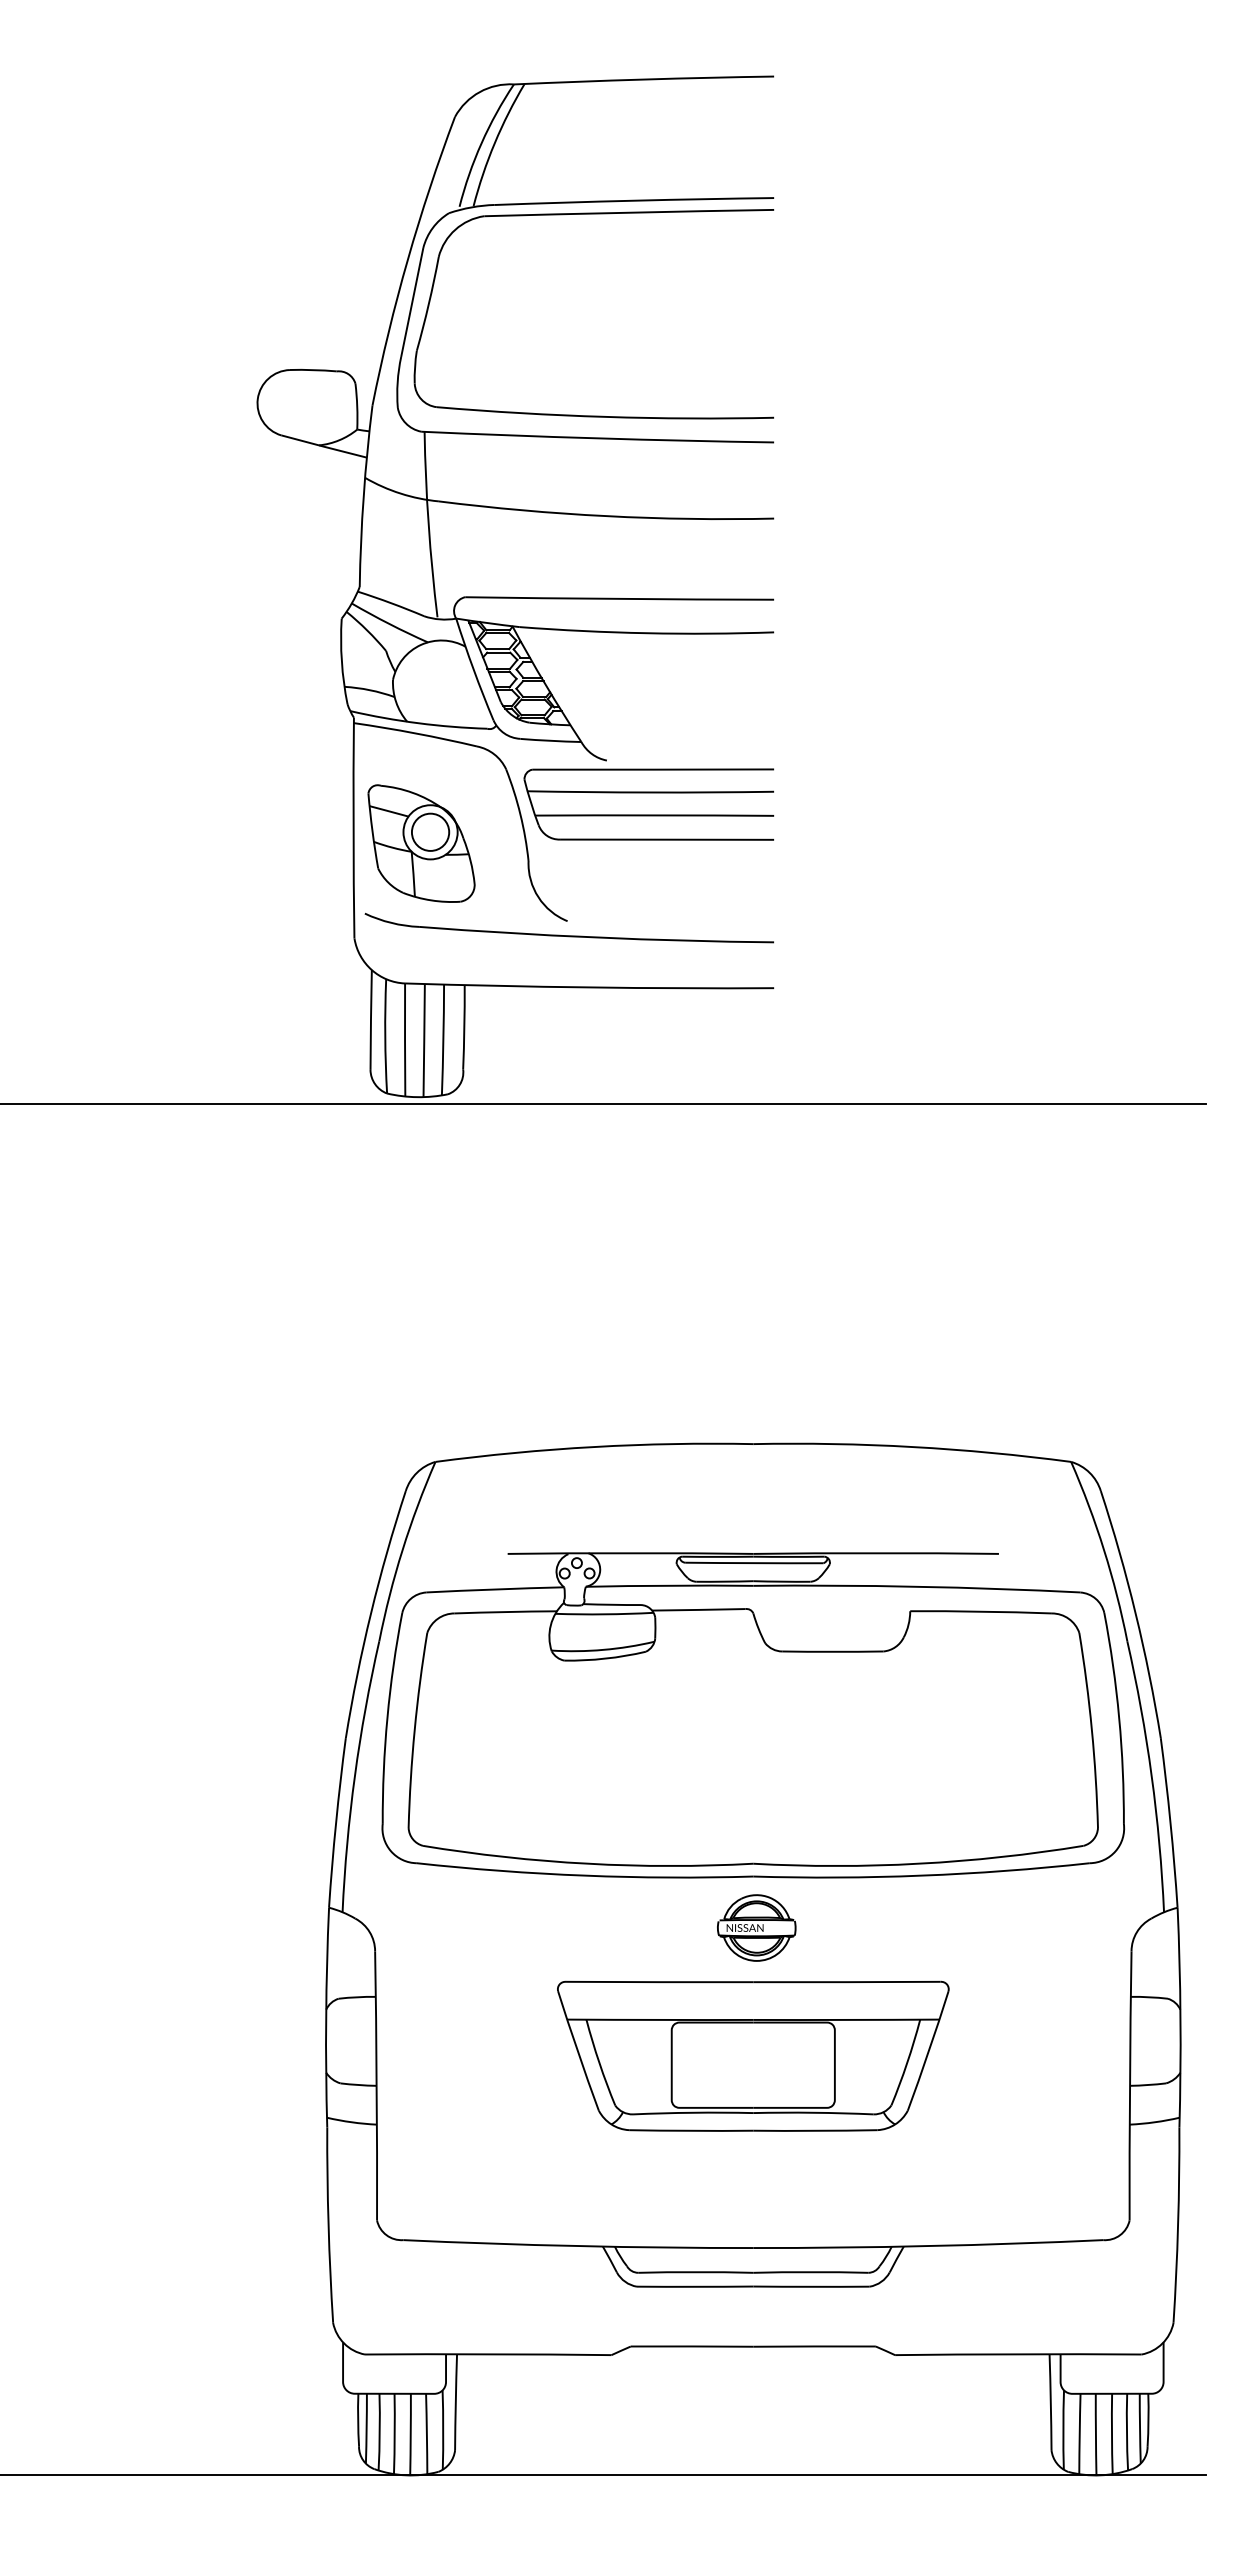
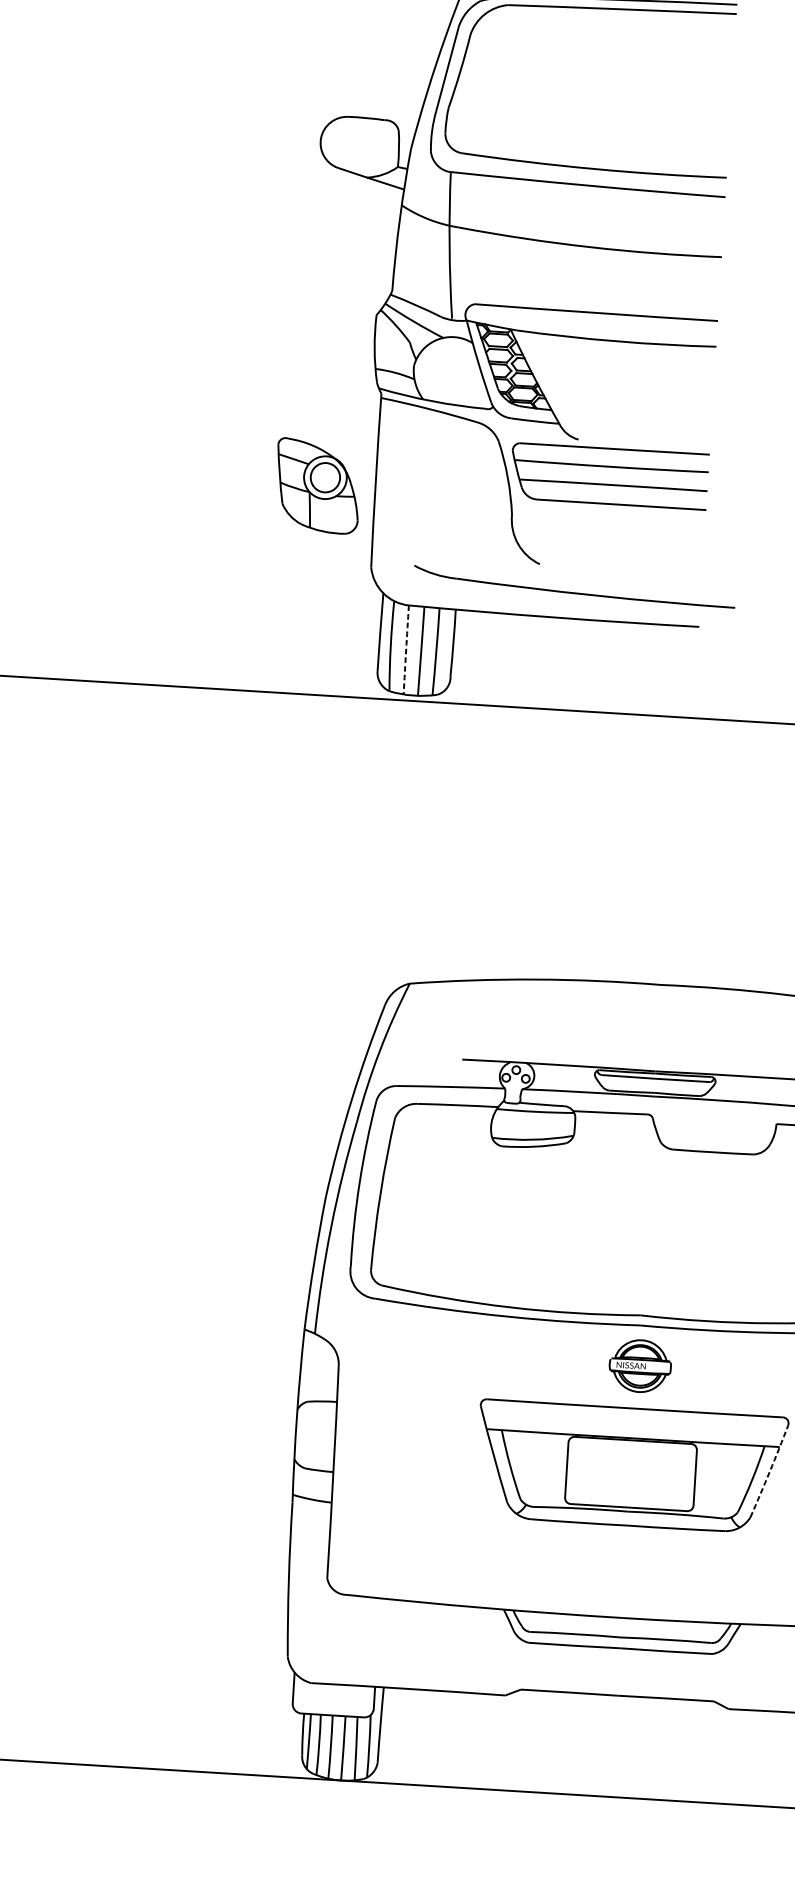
part: (421, 843) -> (317, 486), moved
part: (568, 935) -> (573, 592), moved
arc: (405, 1039) -> (406, 649), solid -> dashed
arc: (928, 2051) -> (769, 1471), solid -> dashed

